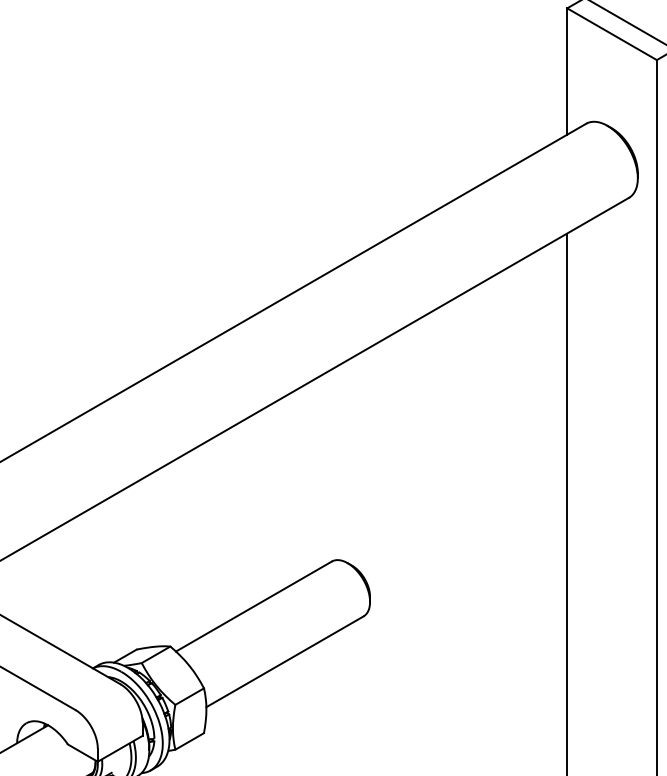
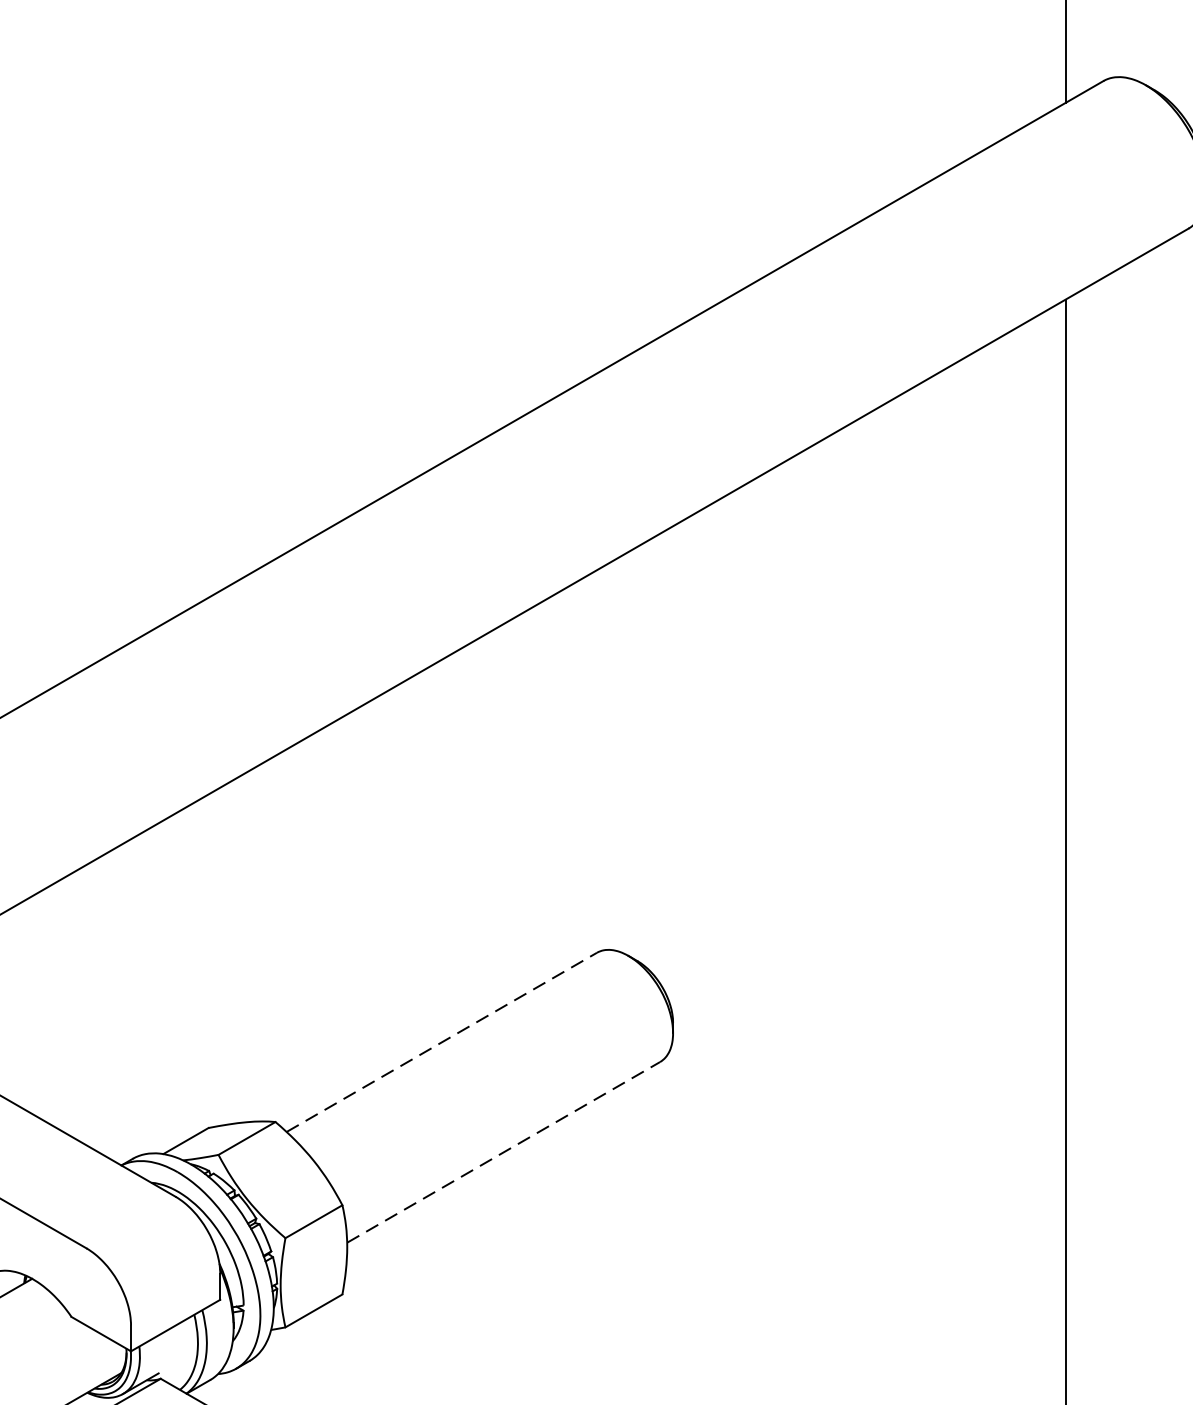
line: (253, 606) -> (441, 1042), solid -> dashed
line: (284, 661) -> (502, 1151), solid -> dashed

